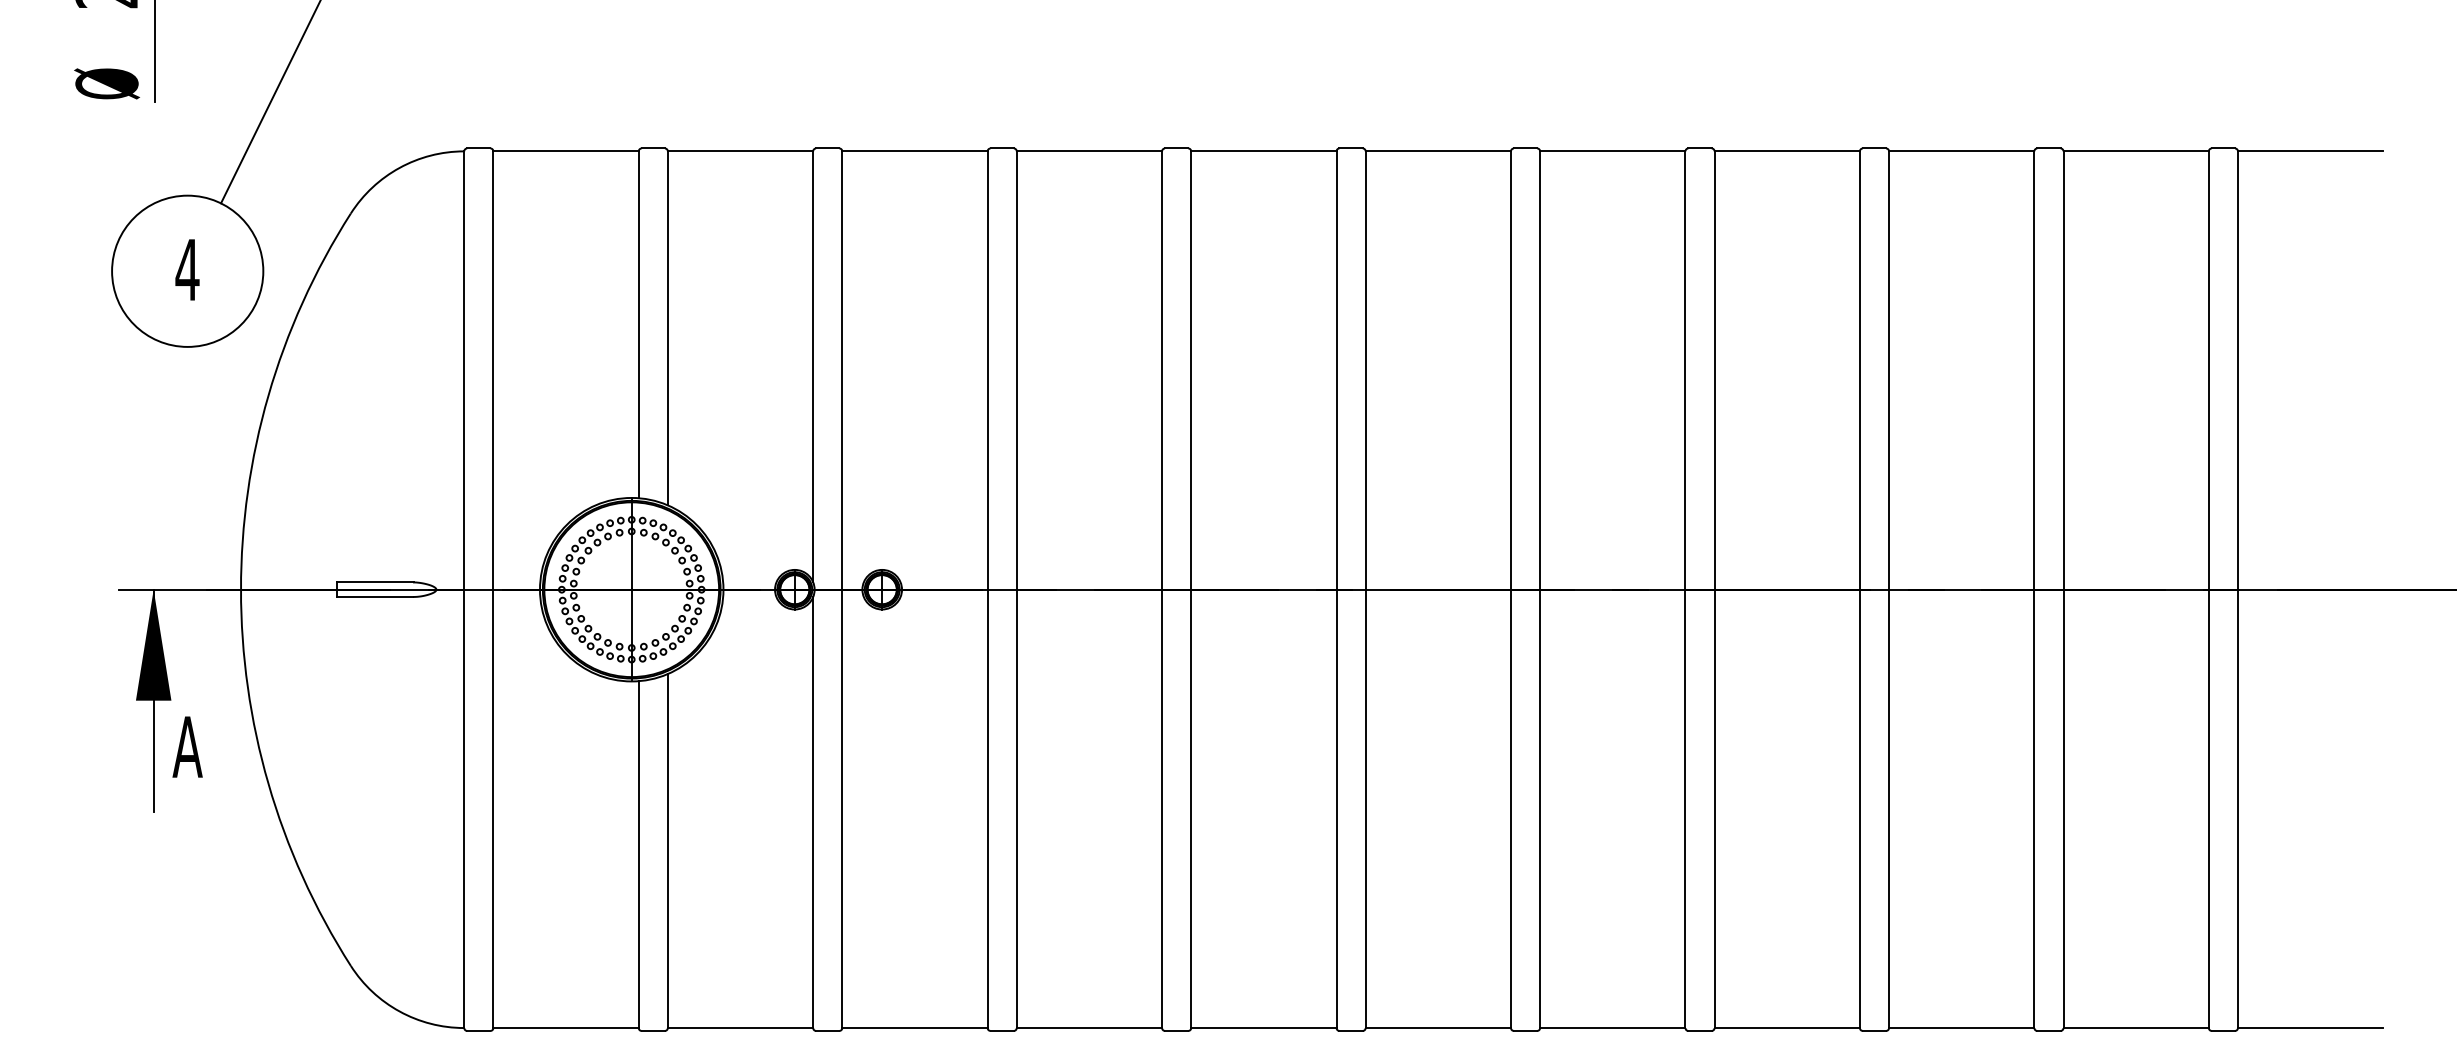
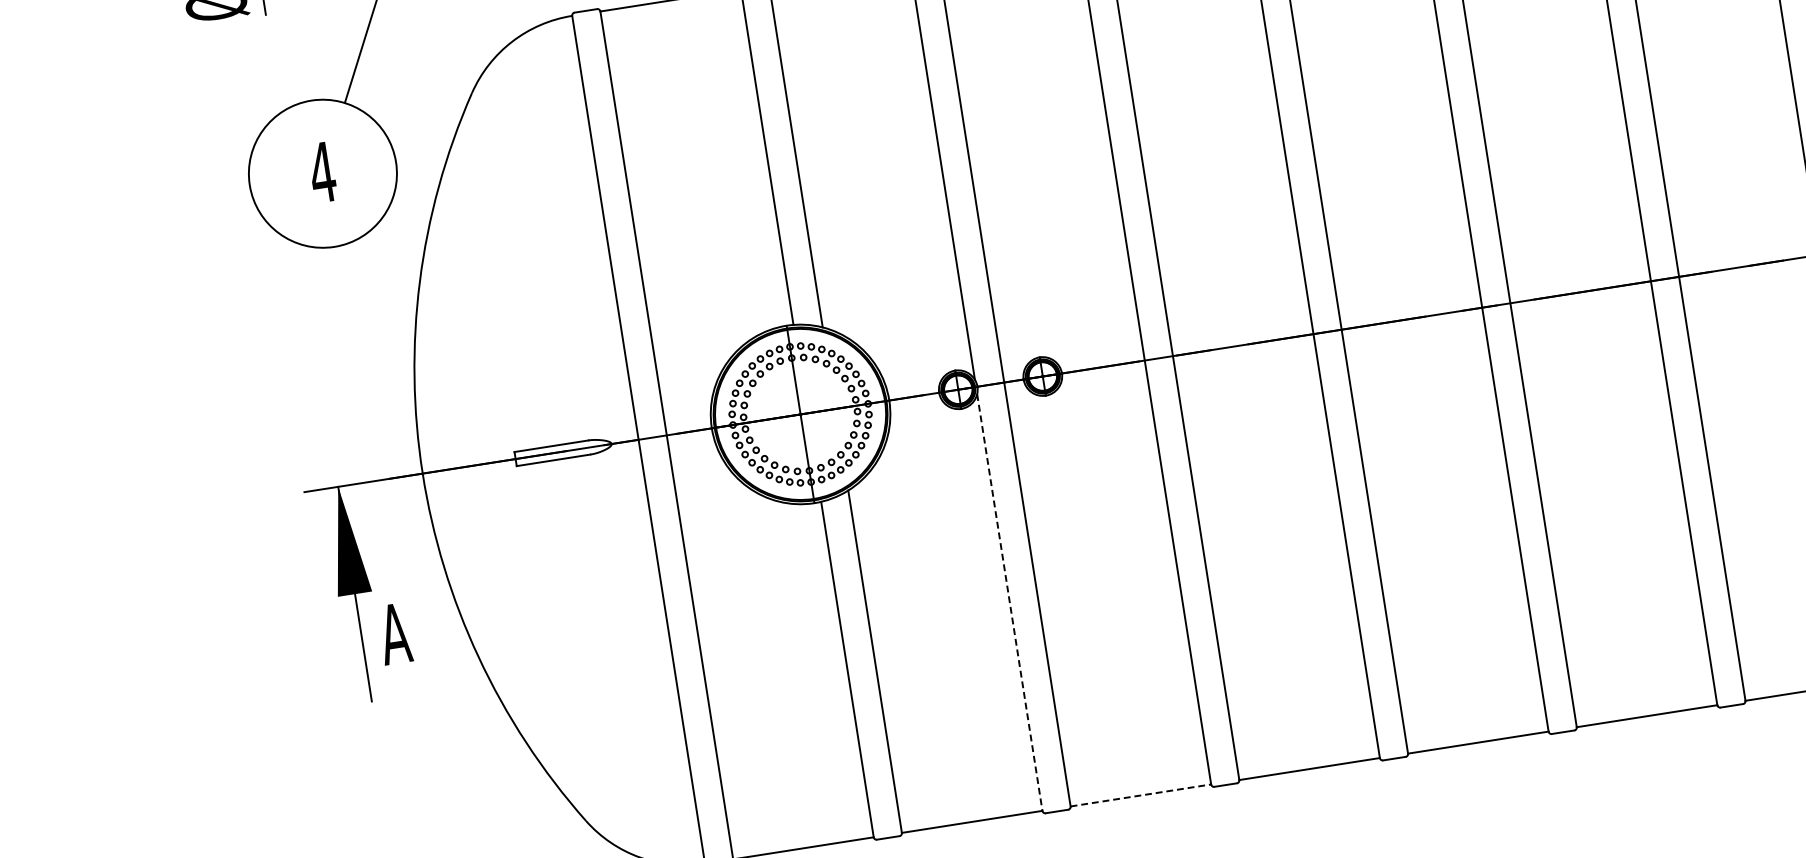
line: (813, 813) -> (1010, 603), solid -> dashed
line: (914, 1028) -> (1140, 795), solid -> dashed

